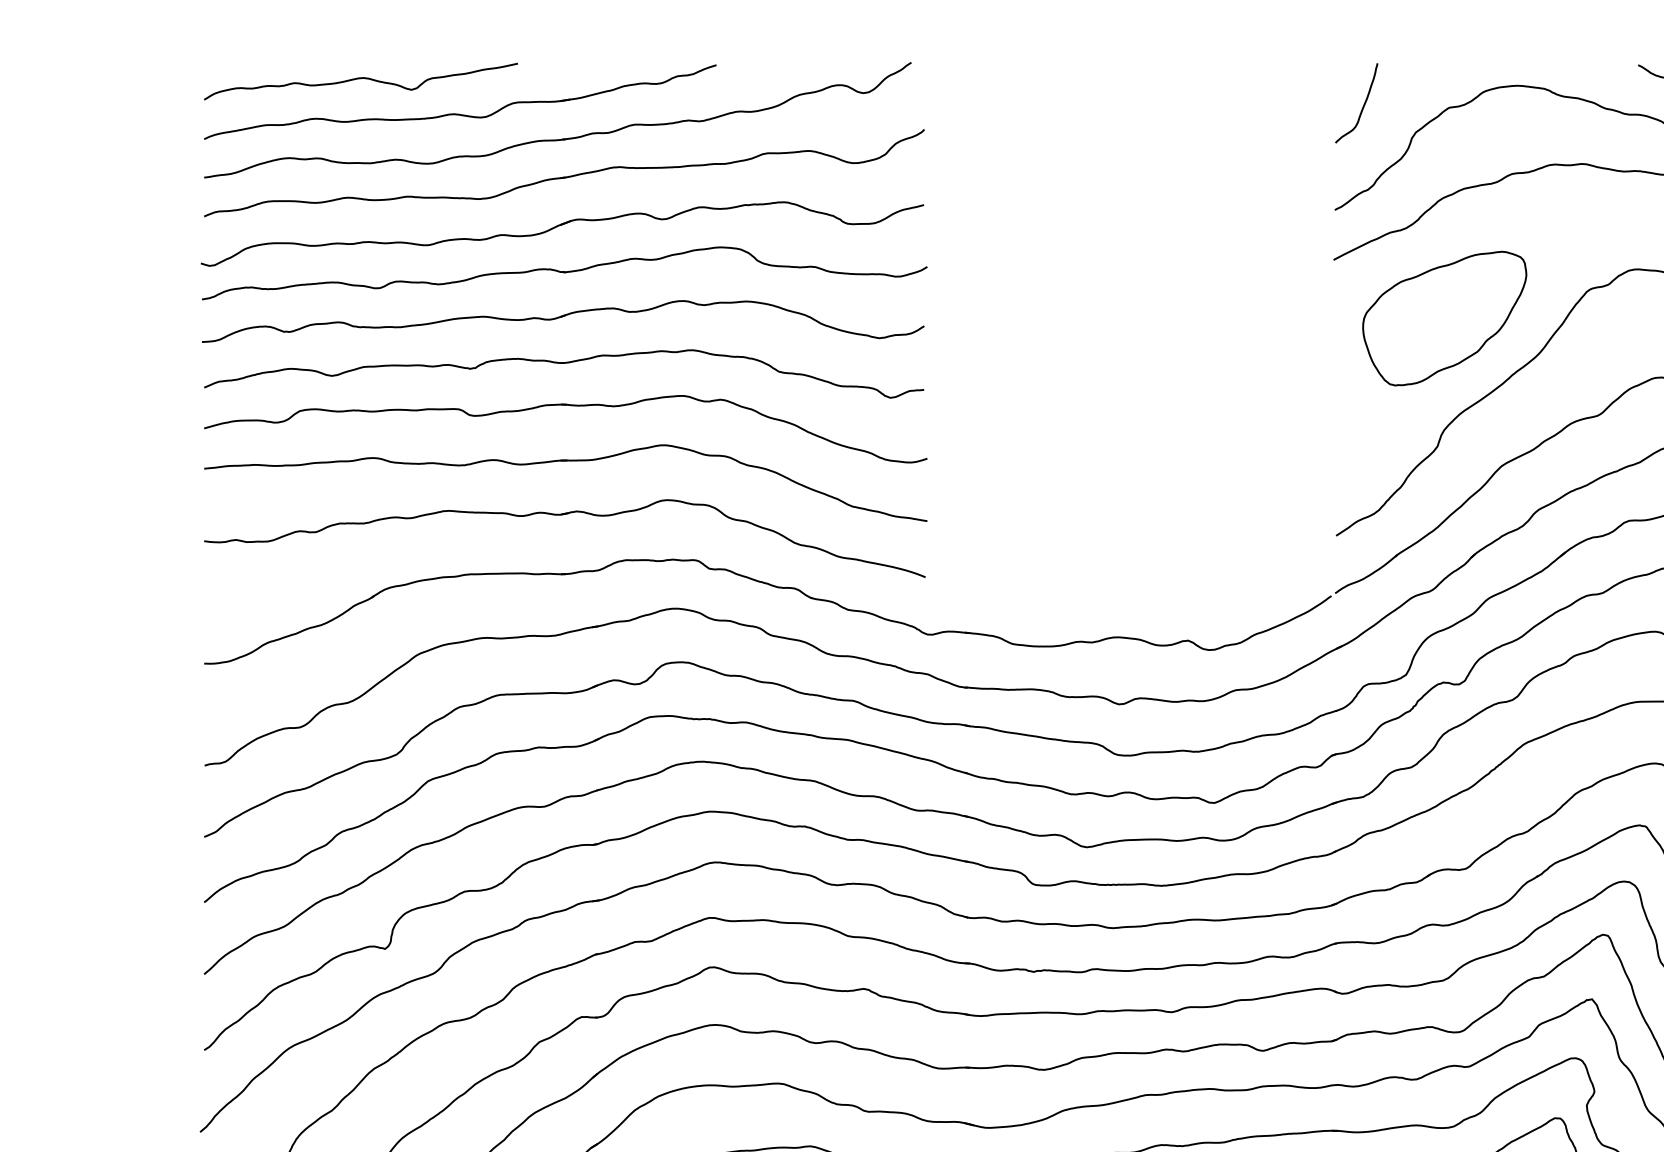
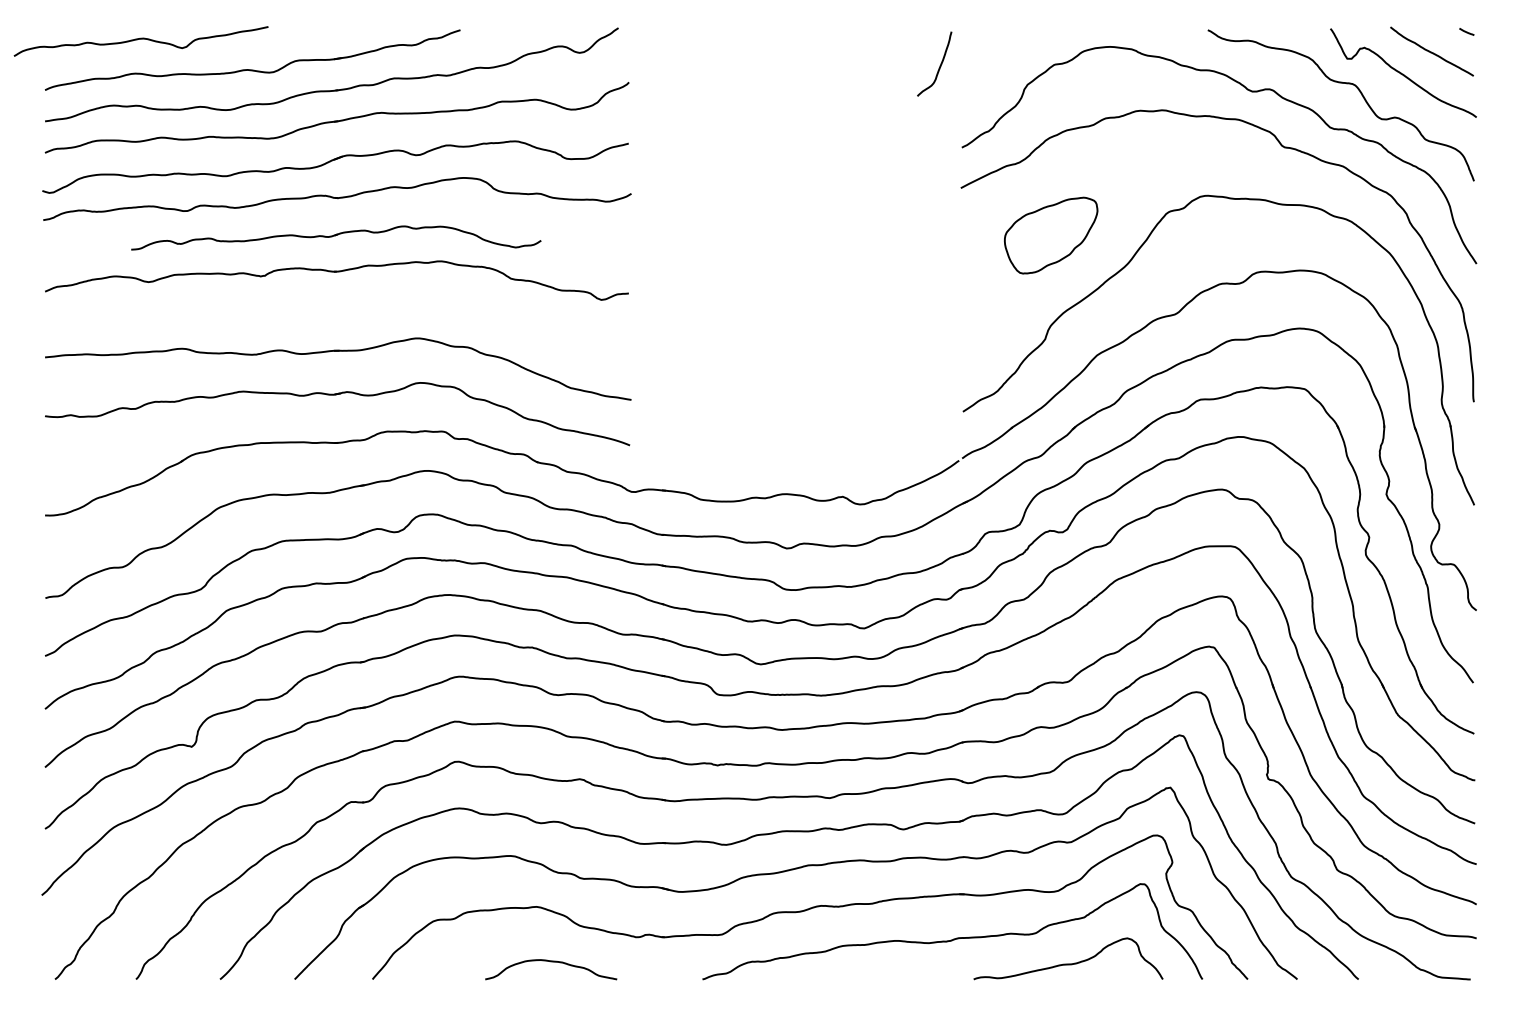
curve: (360, 79) -> (140, 39), moved
curve: (1362, 105) -> (939, 65), moved
part: (1445, 318) -> (1051, 235), size x0.7
part: (563, 320) -> (336, 237), size x0.7
part: (566, 405) -> (338, 306), removed

